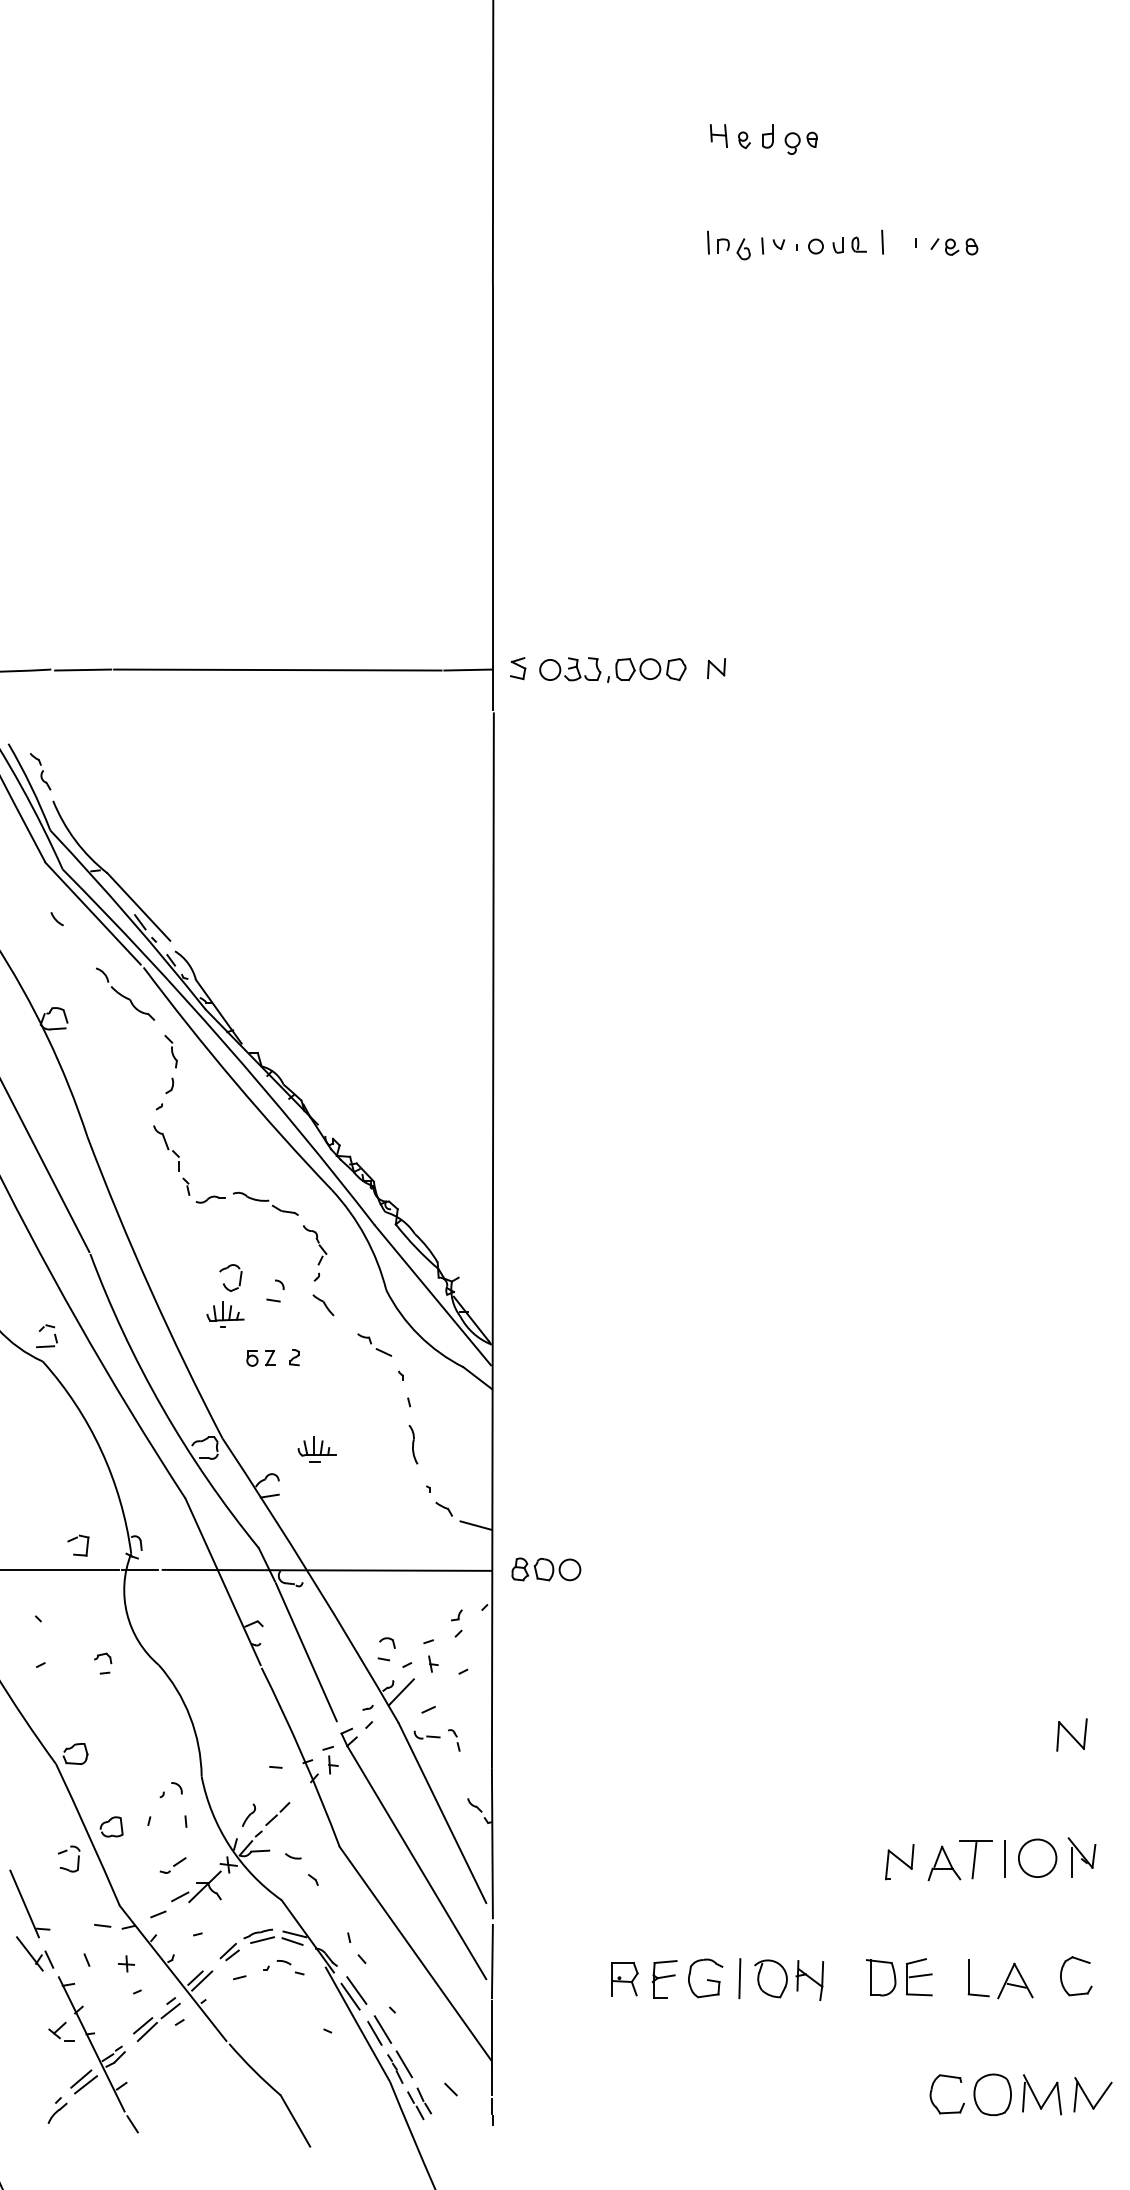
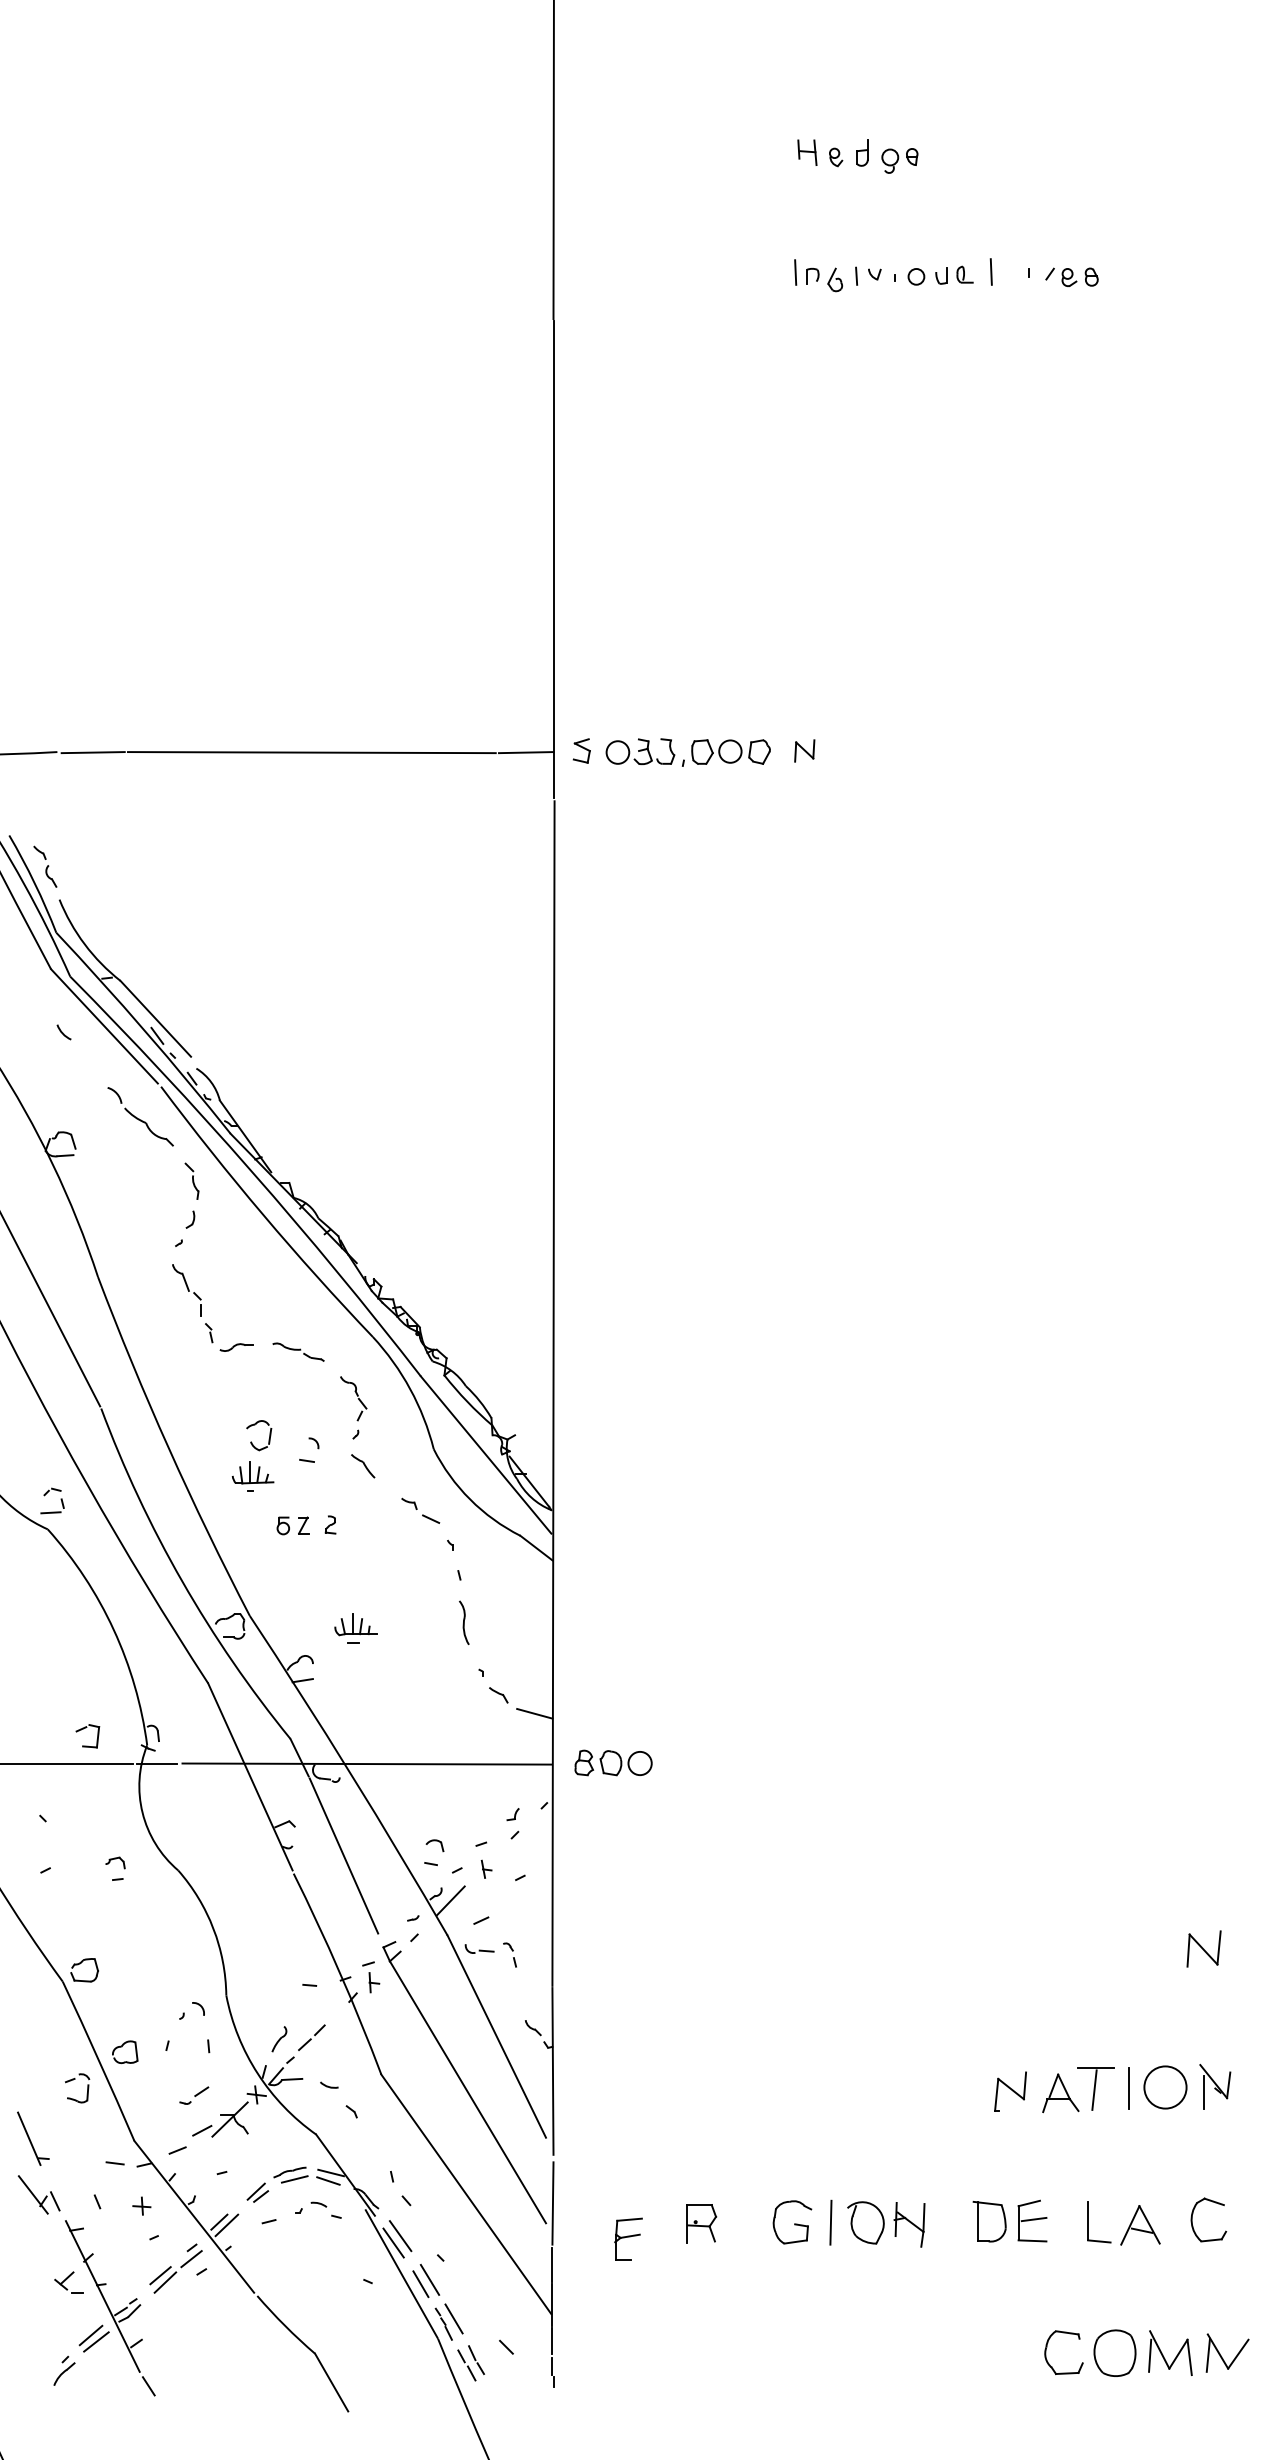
part: (265, 1203) -> (298, 1351), size x0.7
part: (29, 1903) -> (32, 2138), size x0.7
part: (664, 1979) -> (628, 2239), moved

